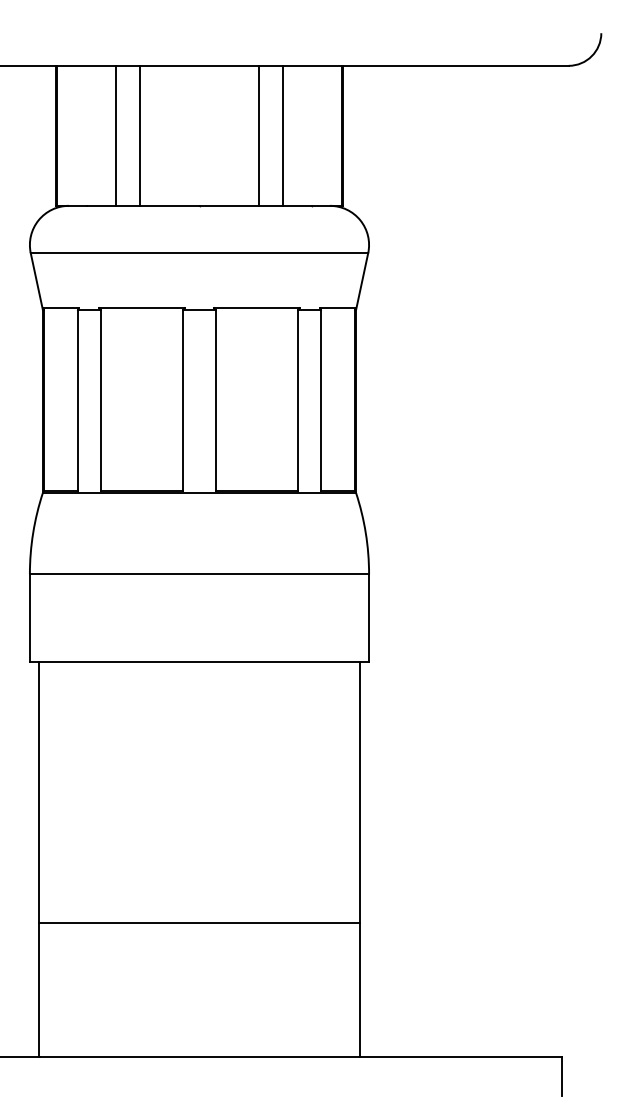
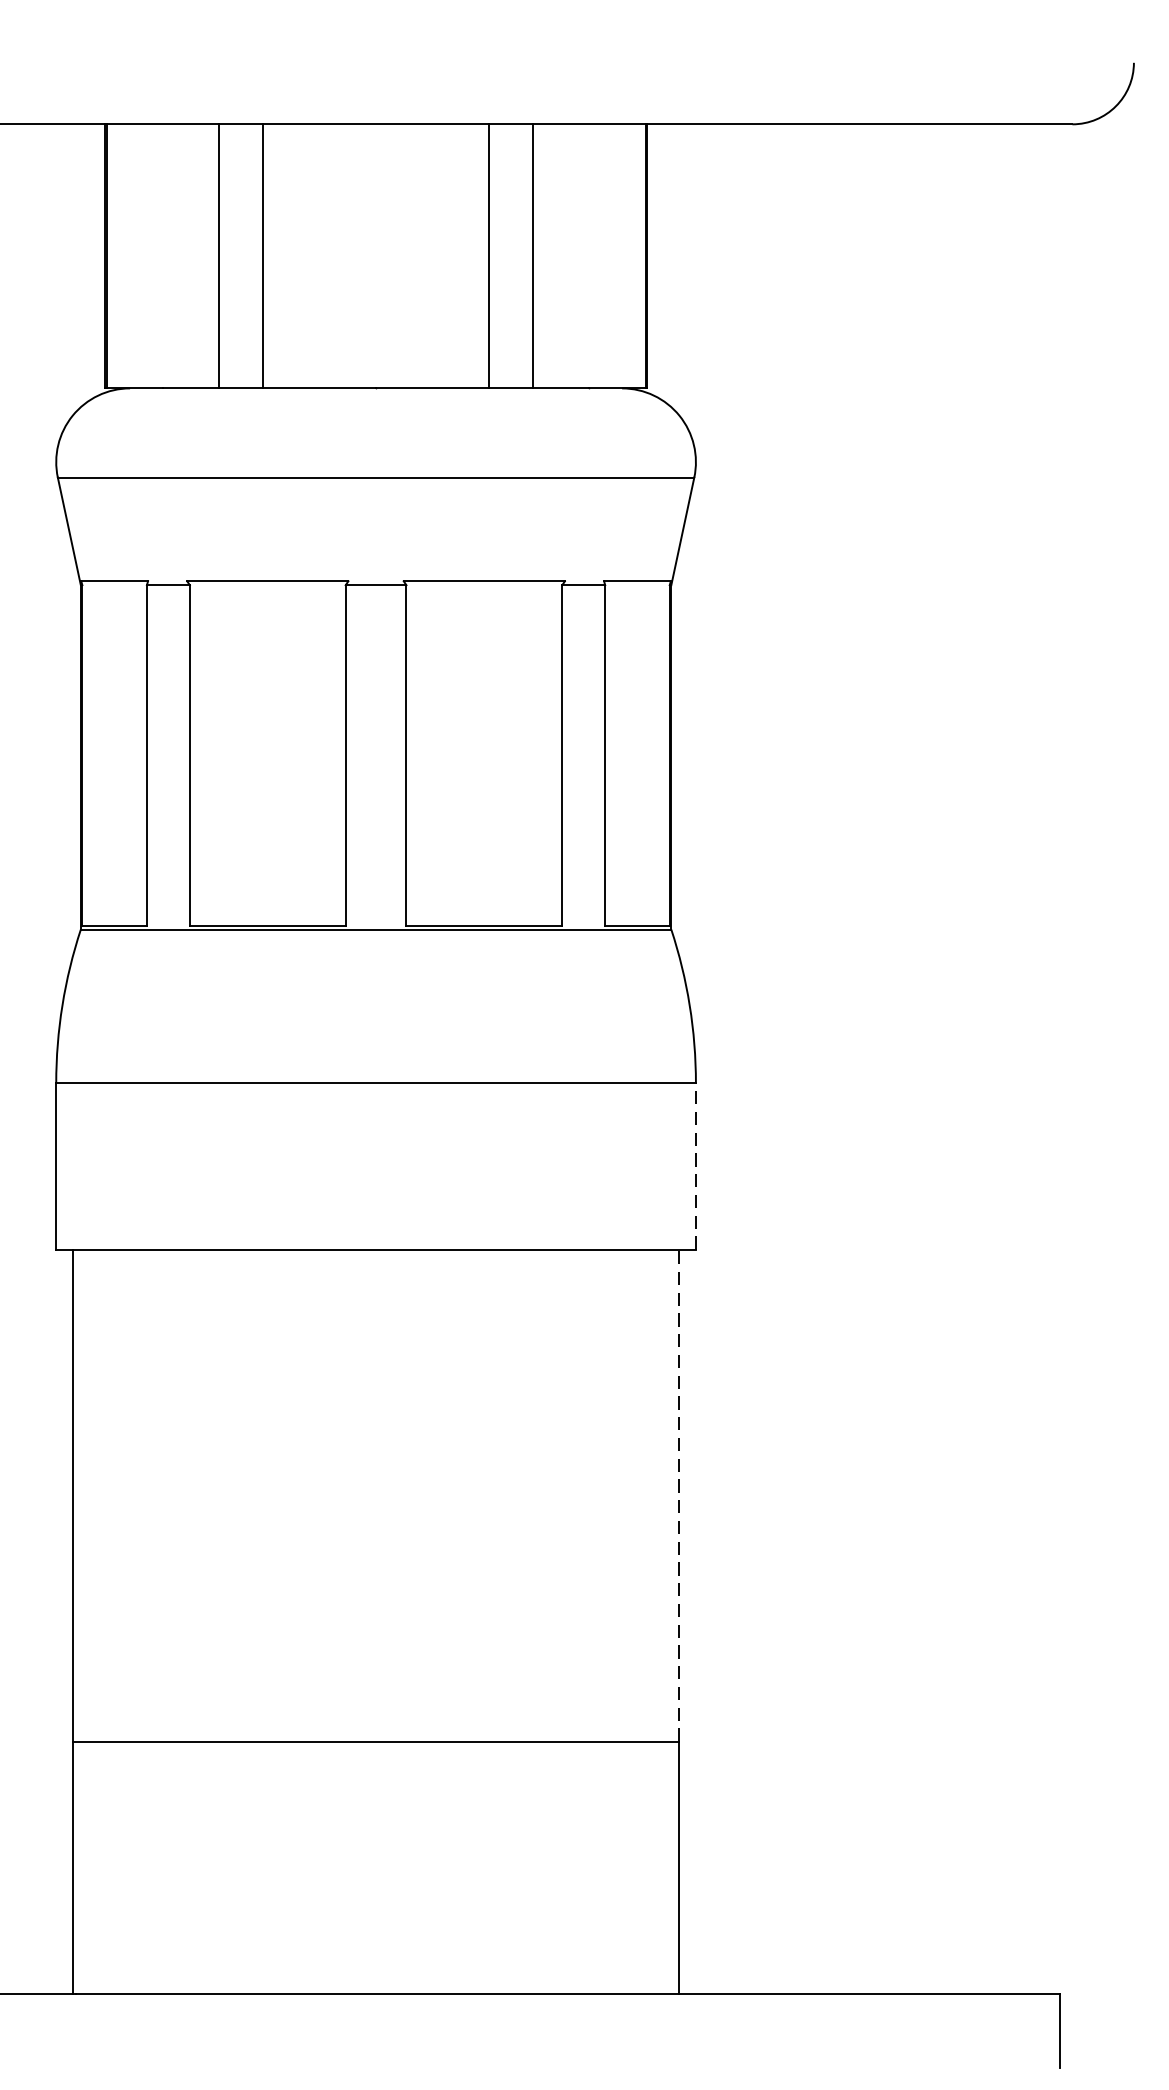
line: (369, 617) -> (696, 1164), solid -> dashed
line: (359, 792) -> (677, 1494), solid -> dashed

